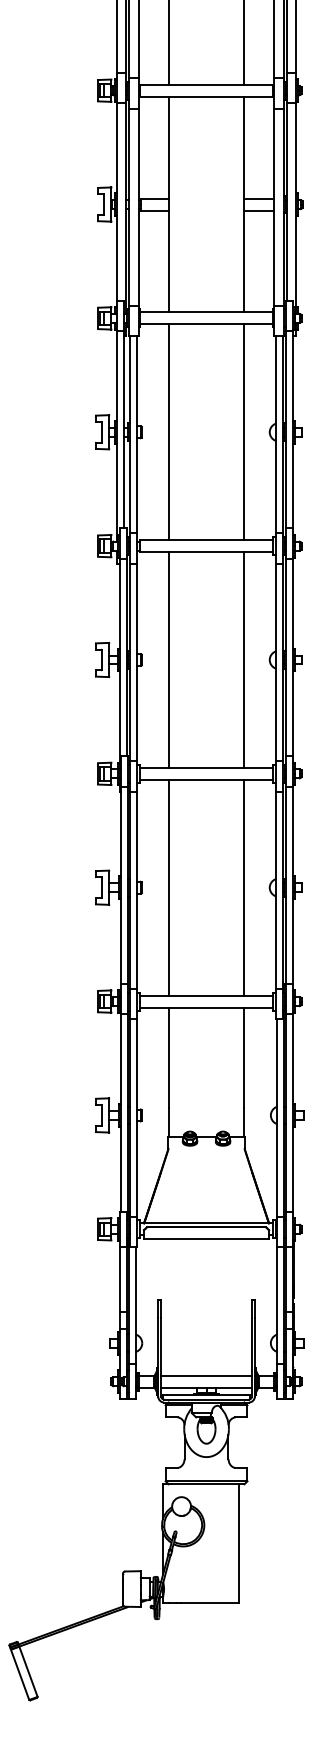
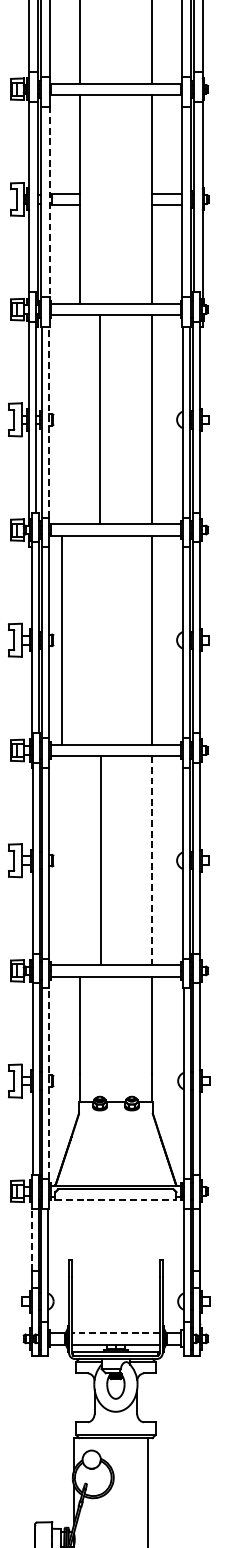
line: (138, 207) -> (50, 202), solid -> dashed
line: (169, 432) -> (100, 420), moved
line: (137, 434) -> (49, 422), solid -> dashed
line: (169, 659) -> (61, 639), moved
line: (169, 887) -> (101, 860), moved
line: (243, 887) -> (151, 860), solid -> dashed
line: (137, 1118) -> (49, 1084), solid -> dashed
line: (207, 1238) -> (116, 1200), solid -> dashed
line: (119, 1279) -> (31, 1239), solid -> dashed
line: (206, 1375) -> (115, 1332), solid -> dashed

